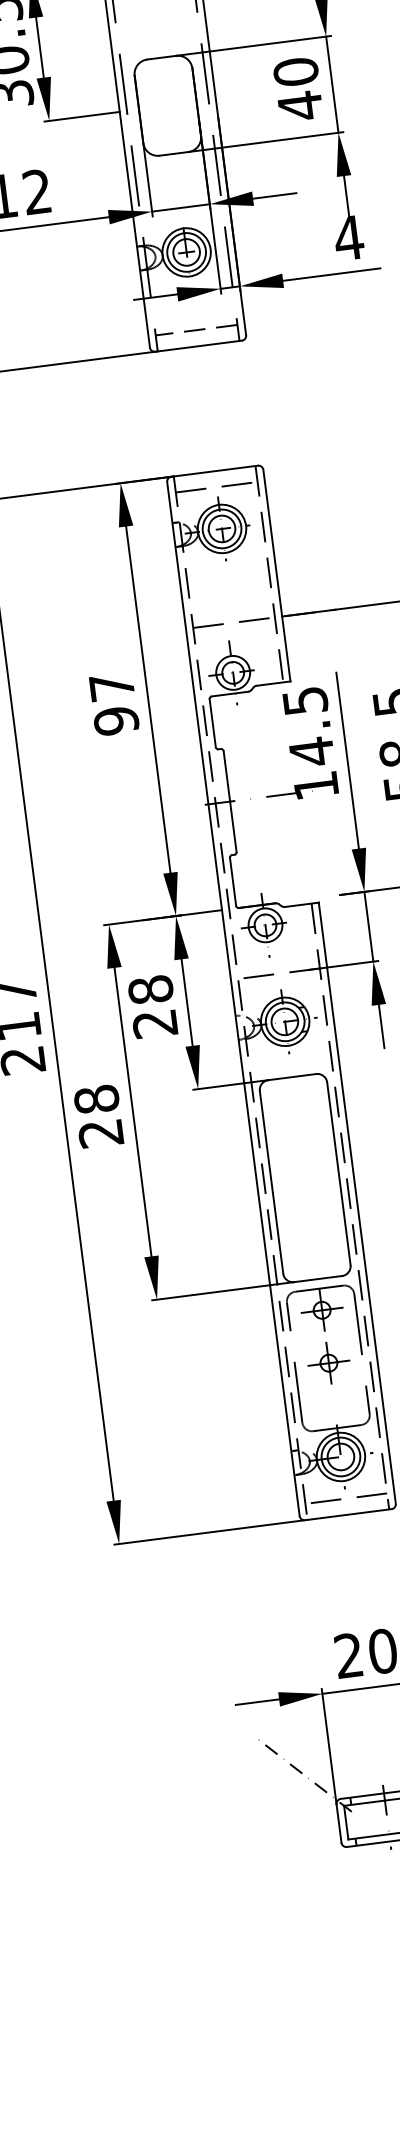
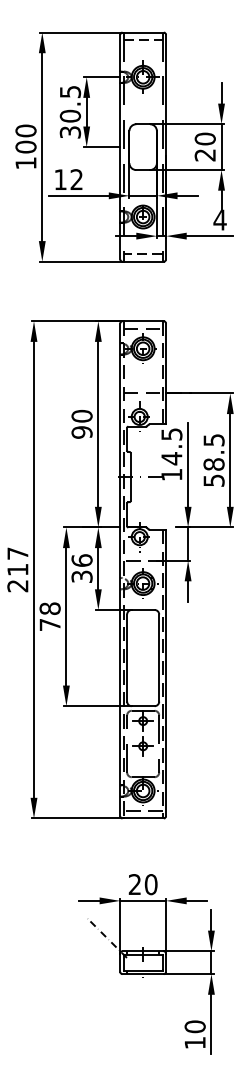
text: (298, 104) -> (204, 154), 40 -> 20
text: (110, 685) -> (81, 415), 97 -> 90
text: (151, 1006) -> (81, 568), 28 -> 36
text: (99, 1134) -> (49, 625), 28 -> 78

